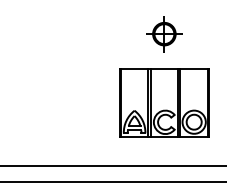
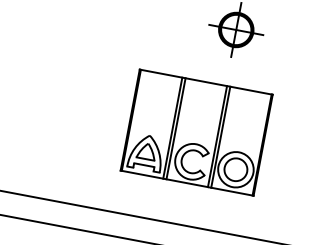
part: (164, 102) -> (197, 131), moved

